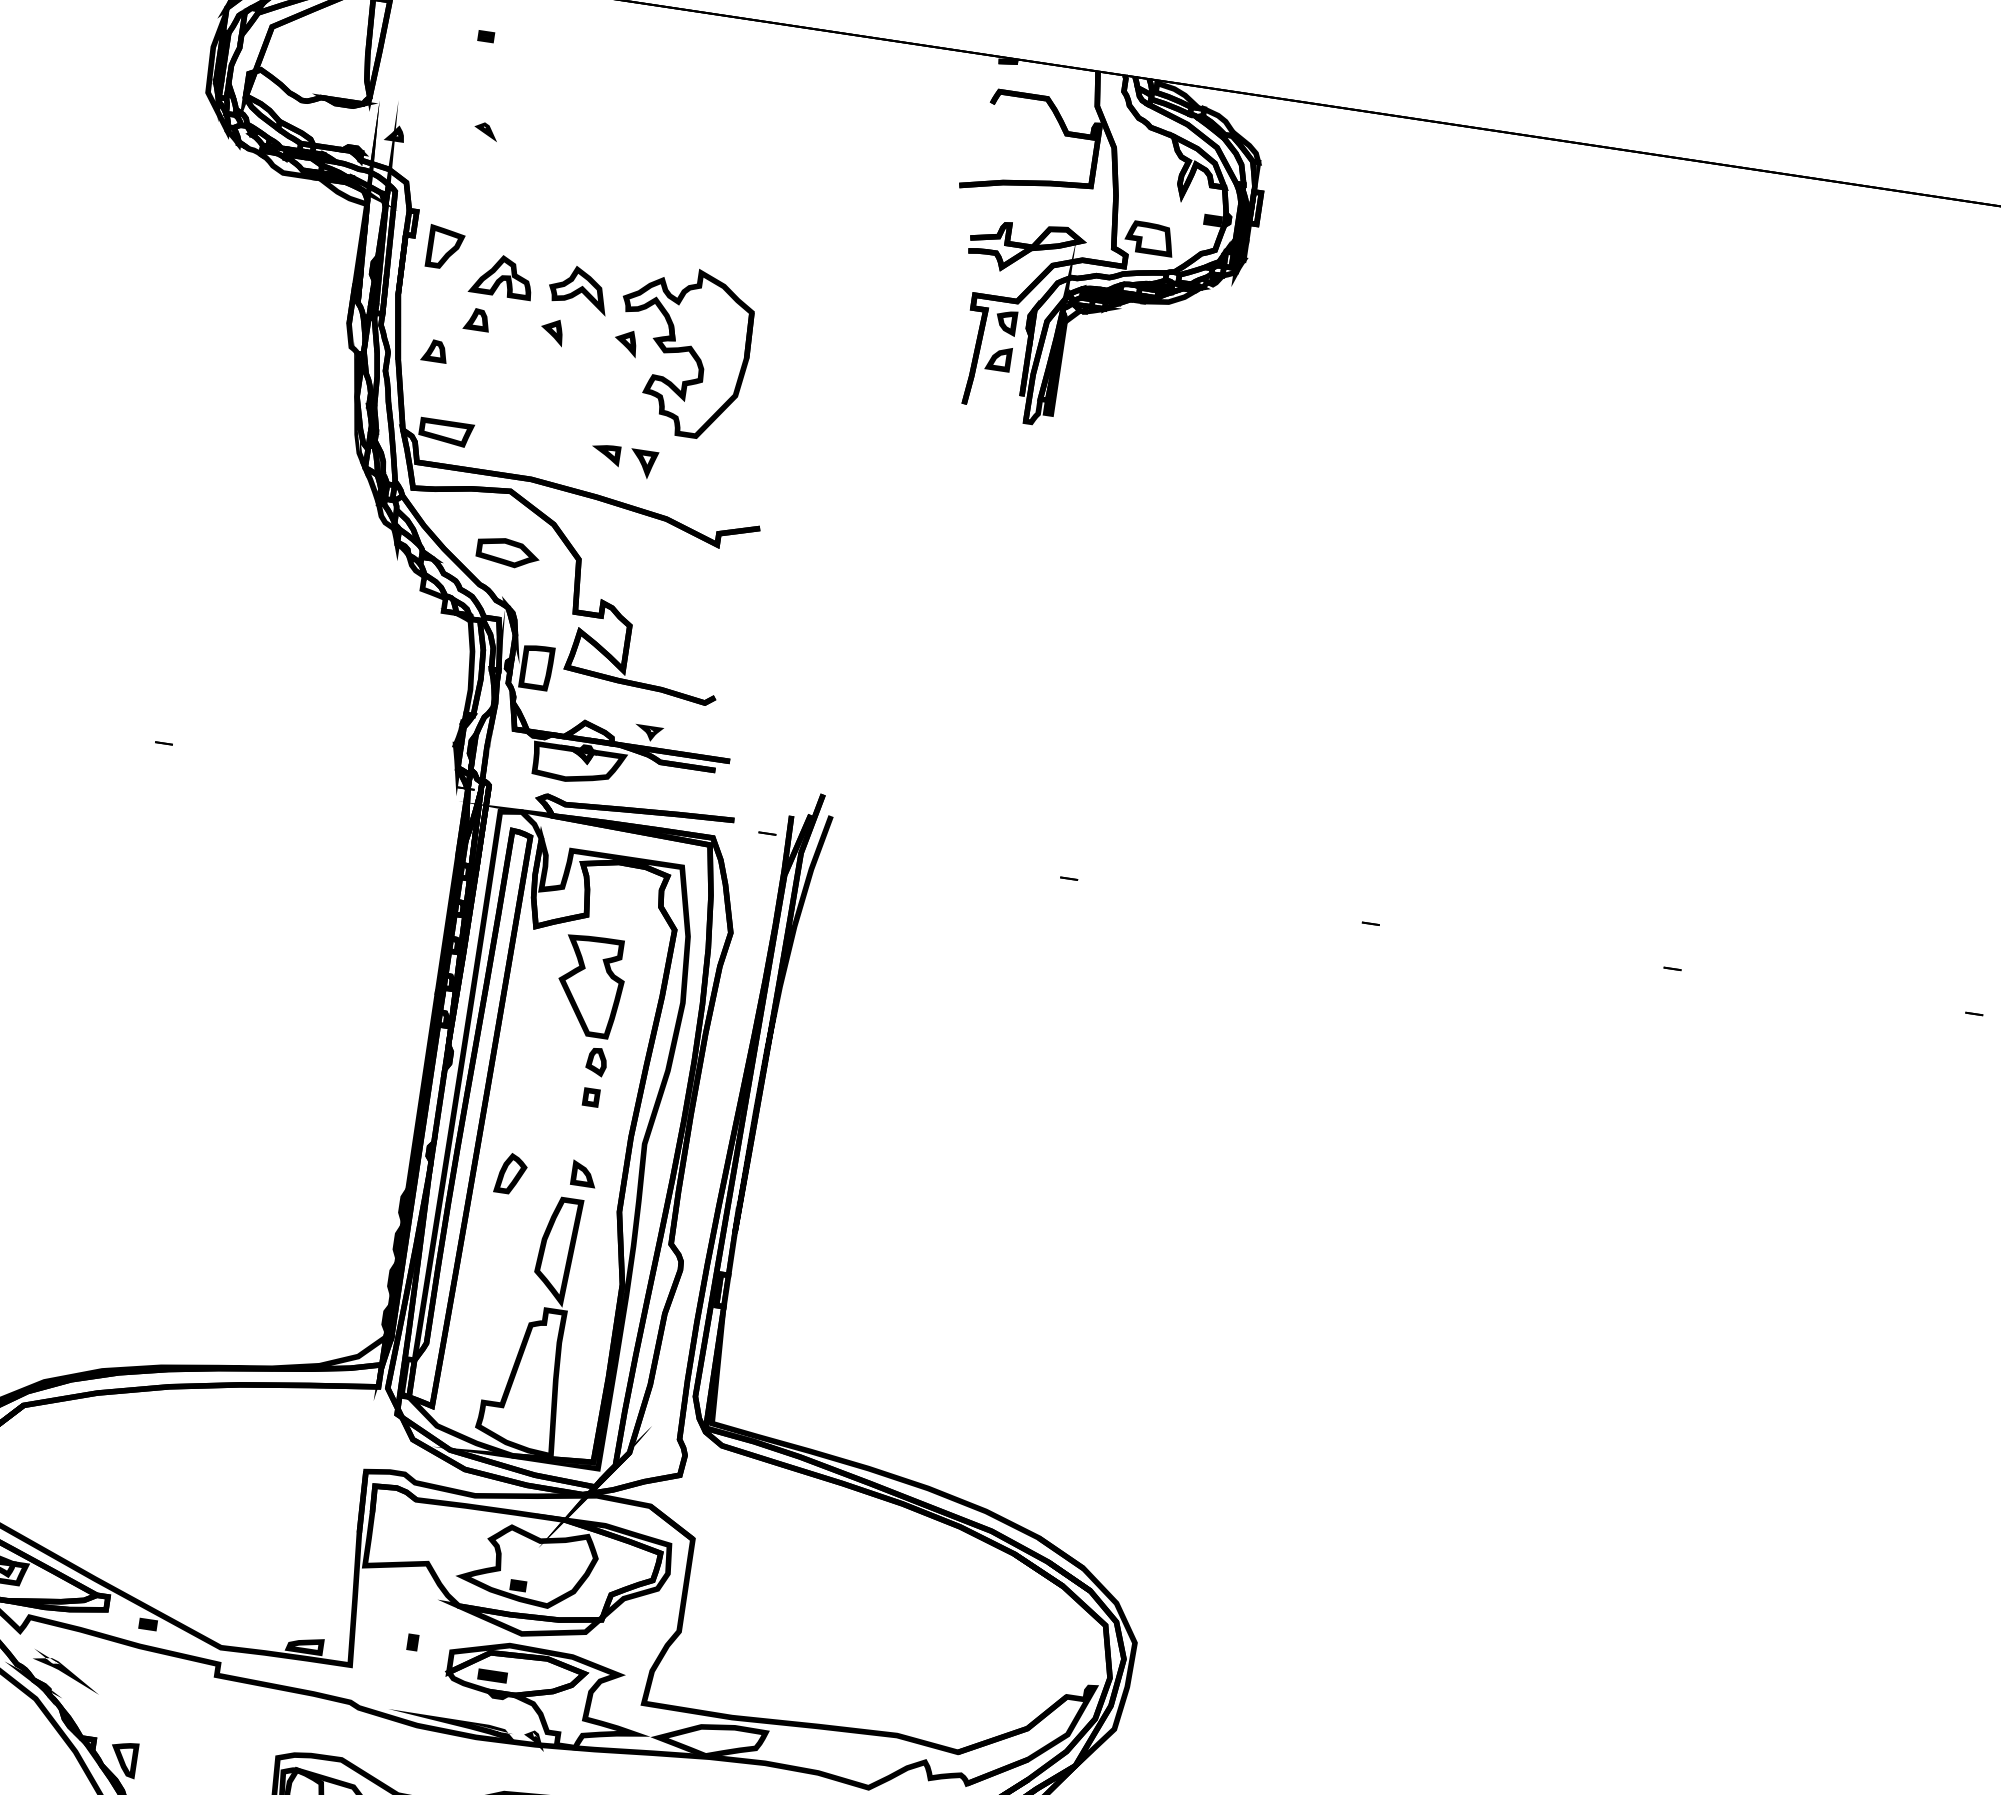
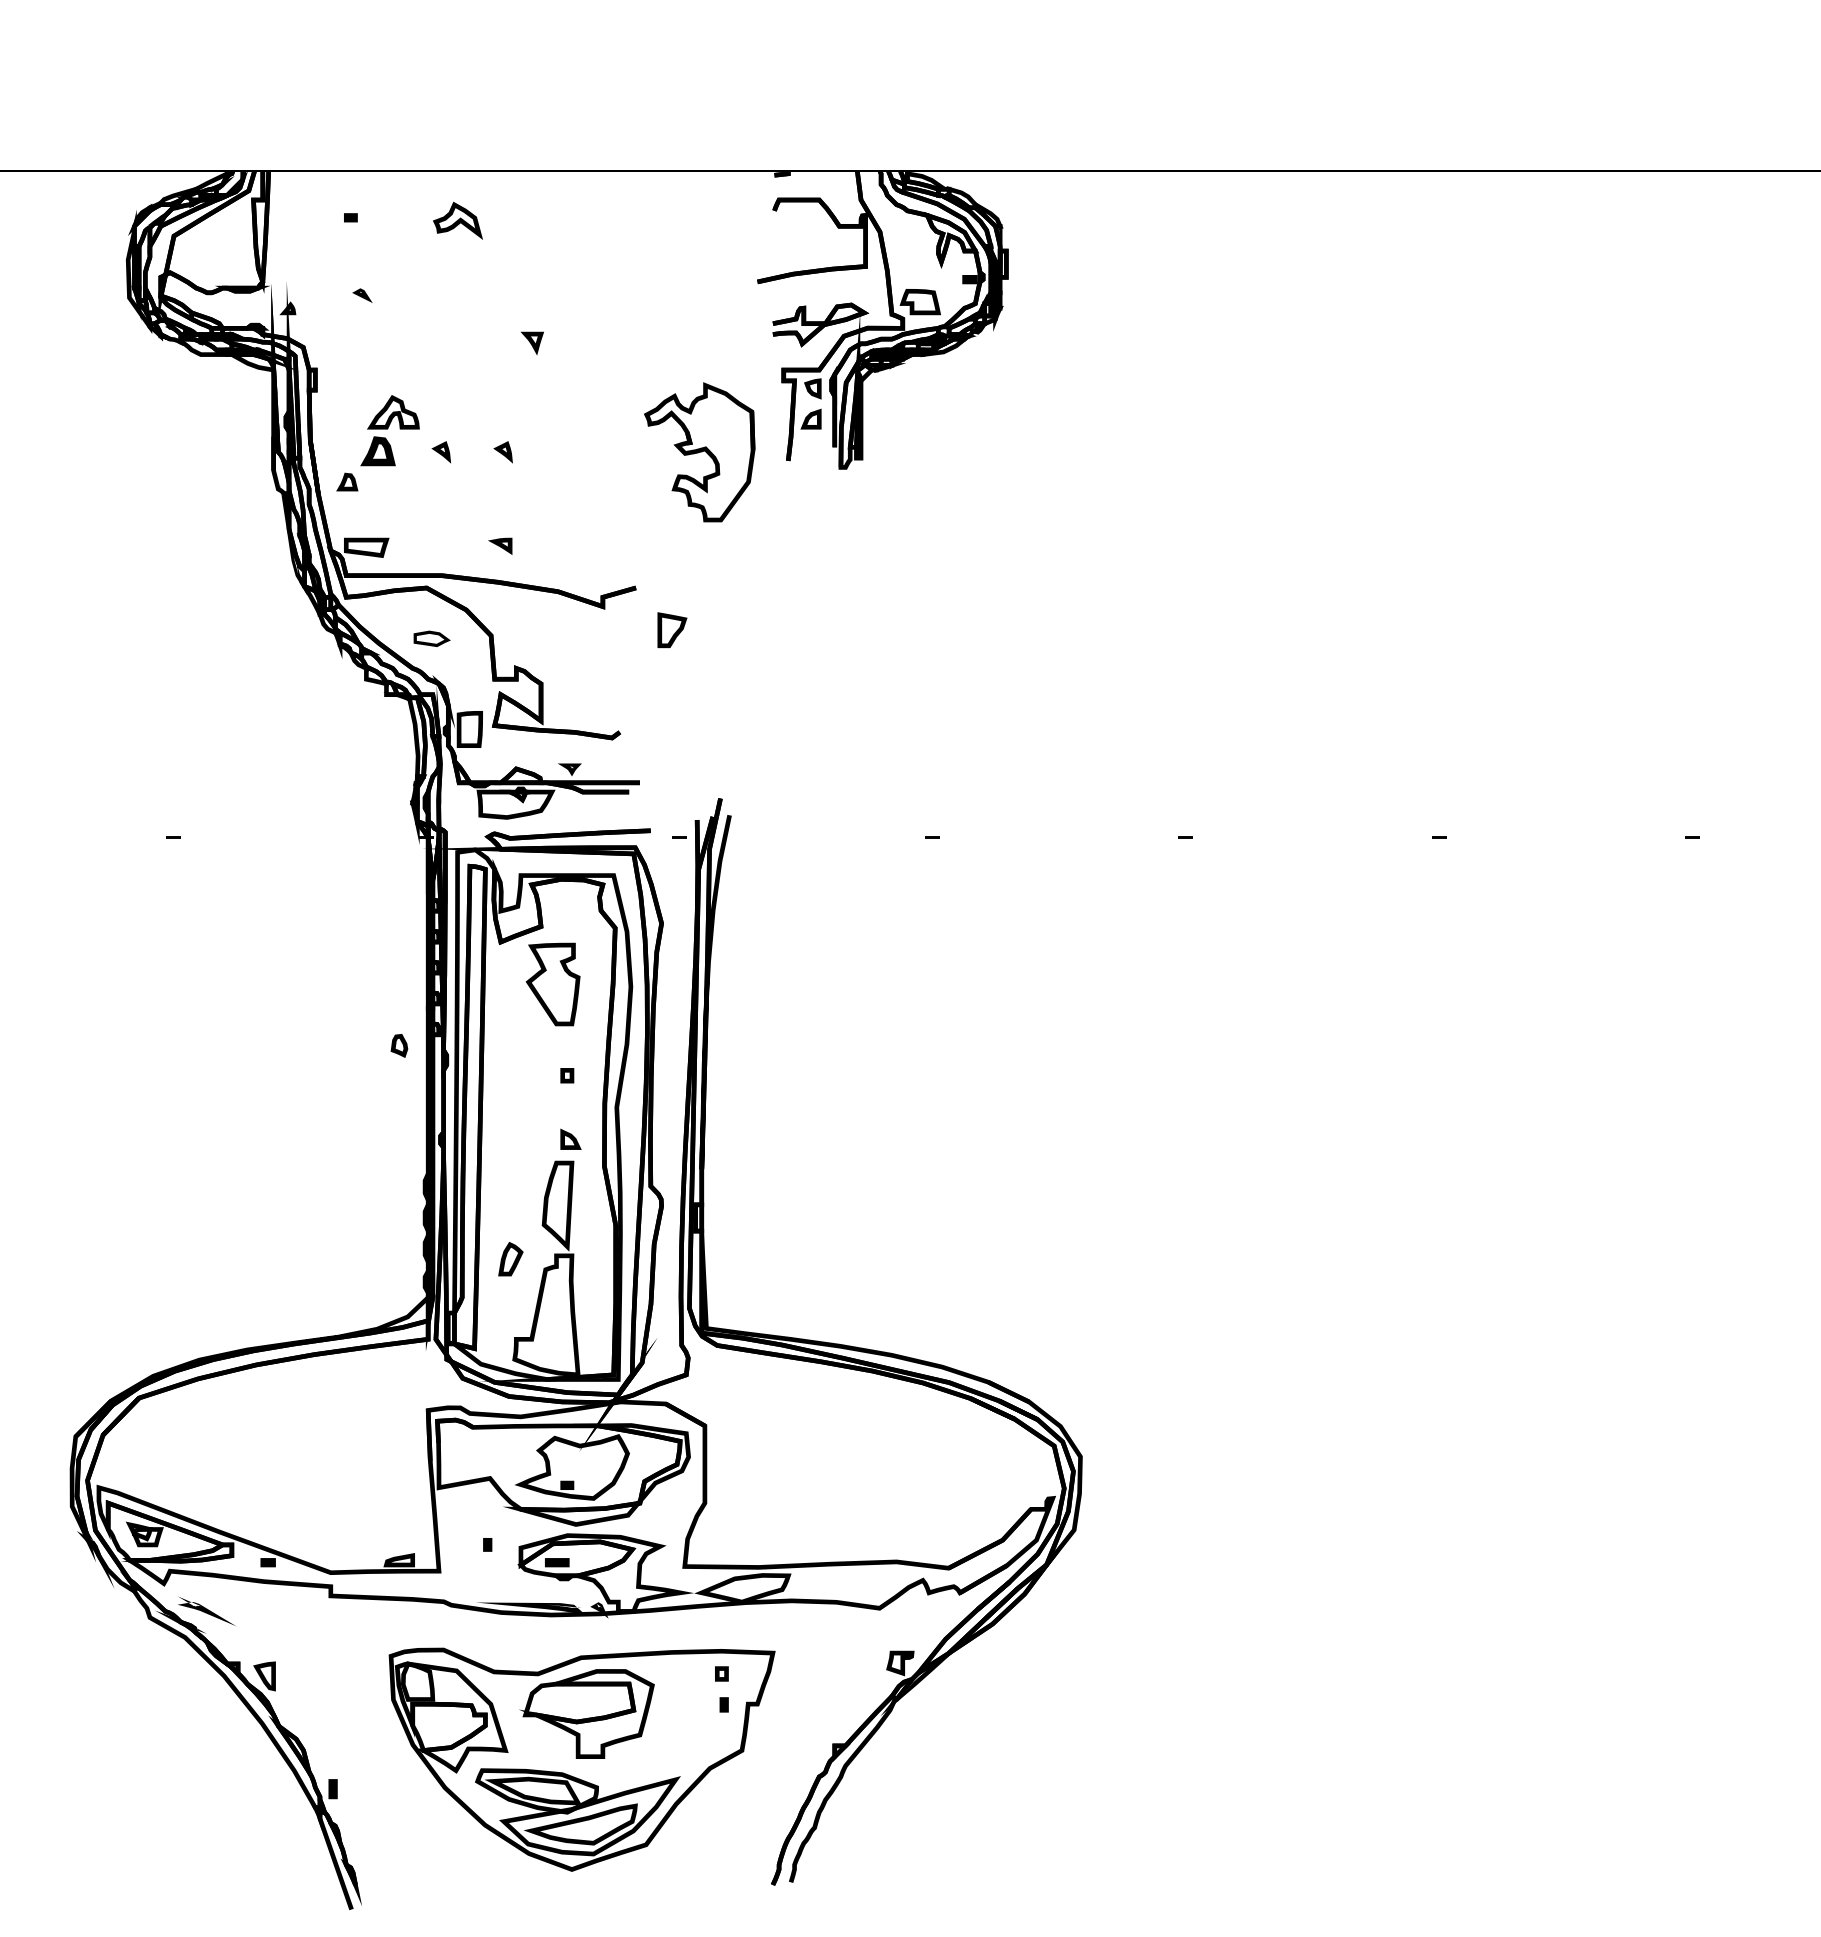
part: (445, 248) -> (672, 630), moved
part: (578, 288) -> (457, 220), moved
part: (477, 318) -> (378, 450), size x1.6
part: (682, 351) -> (699, 452), moved
part: (643, 464) -> (532, 343), moved
part: (507, 552) -> (431, 638), size x0.7
part: (596, 1061) -> (399, 1045), moved
part: (510, 1174) -> (510, 1259), moved

